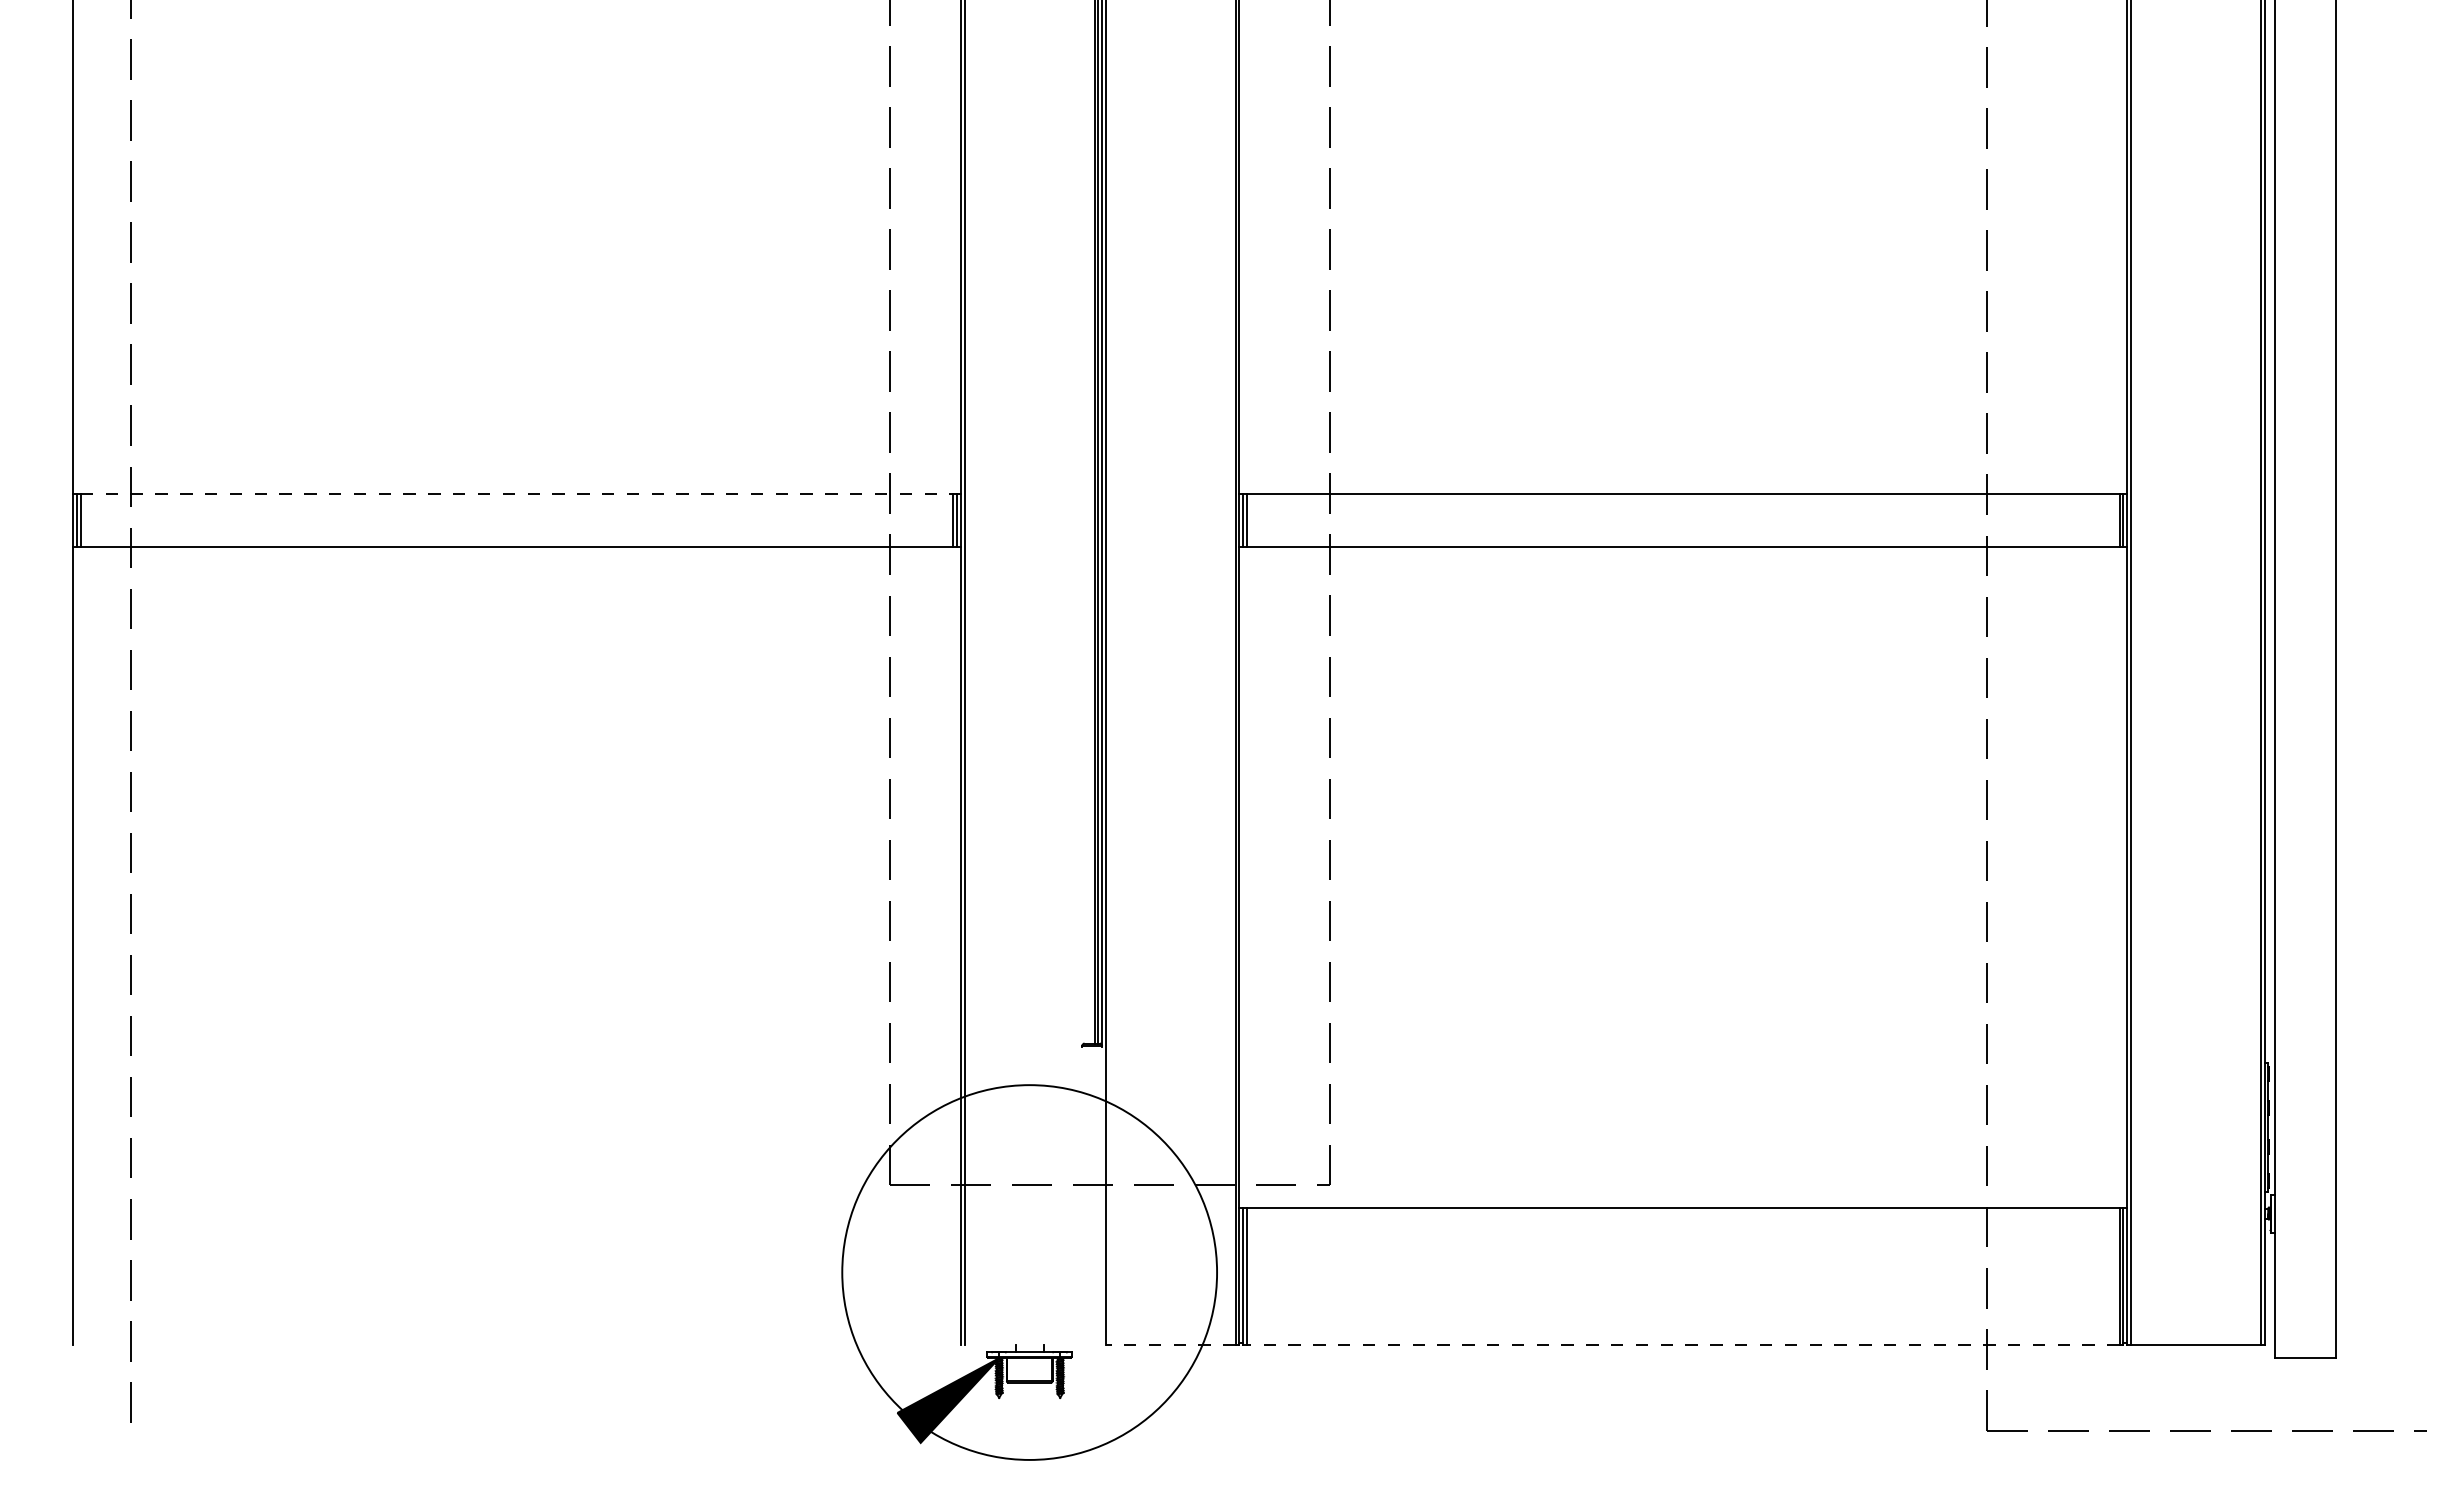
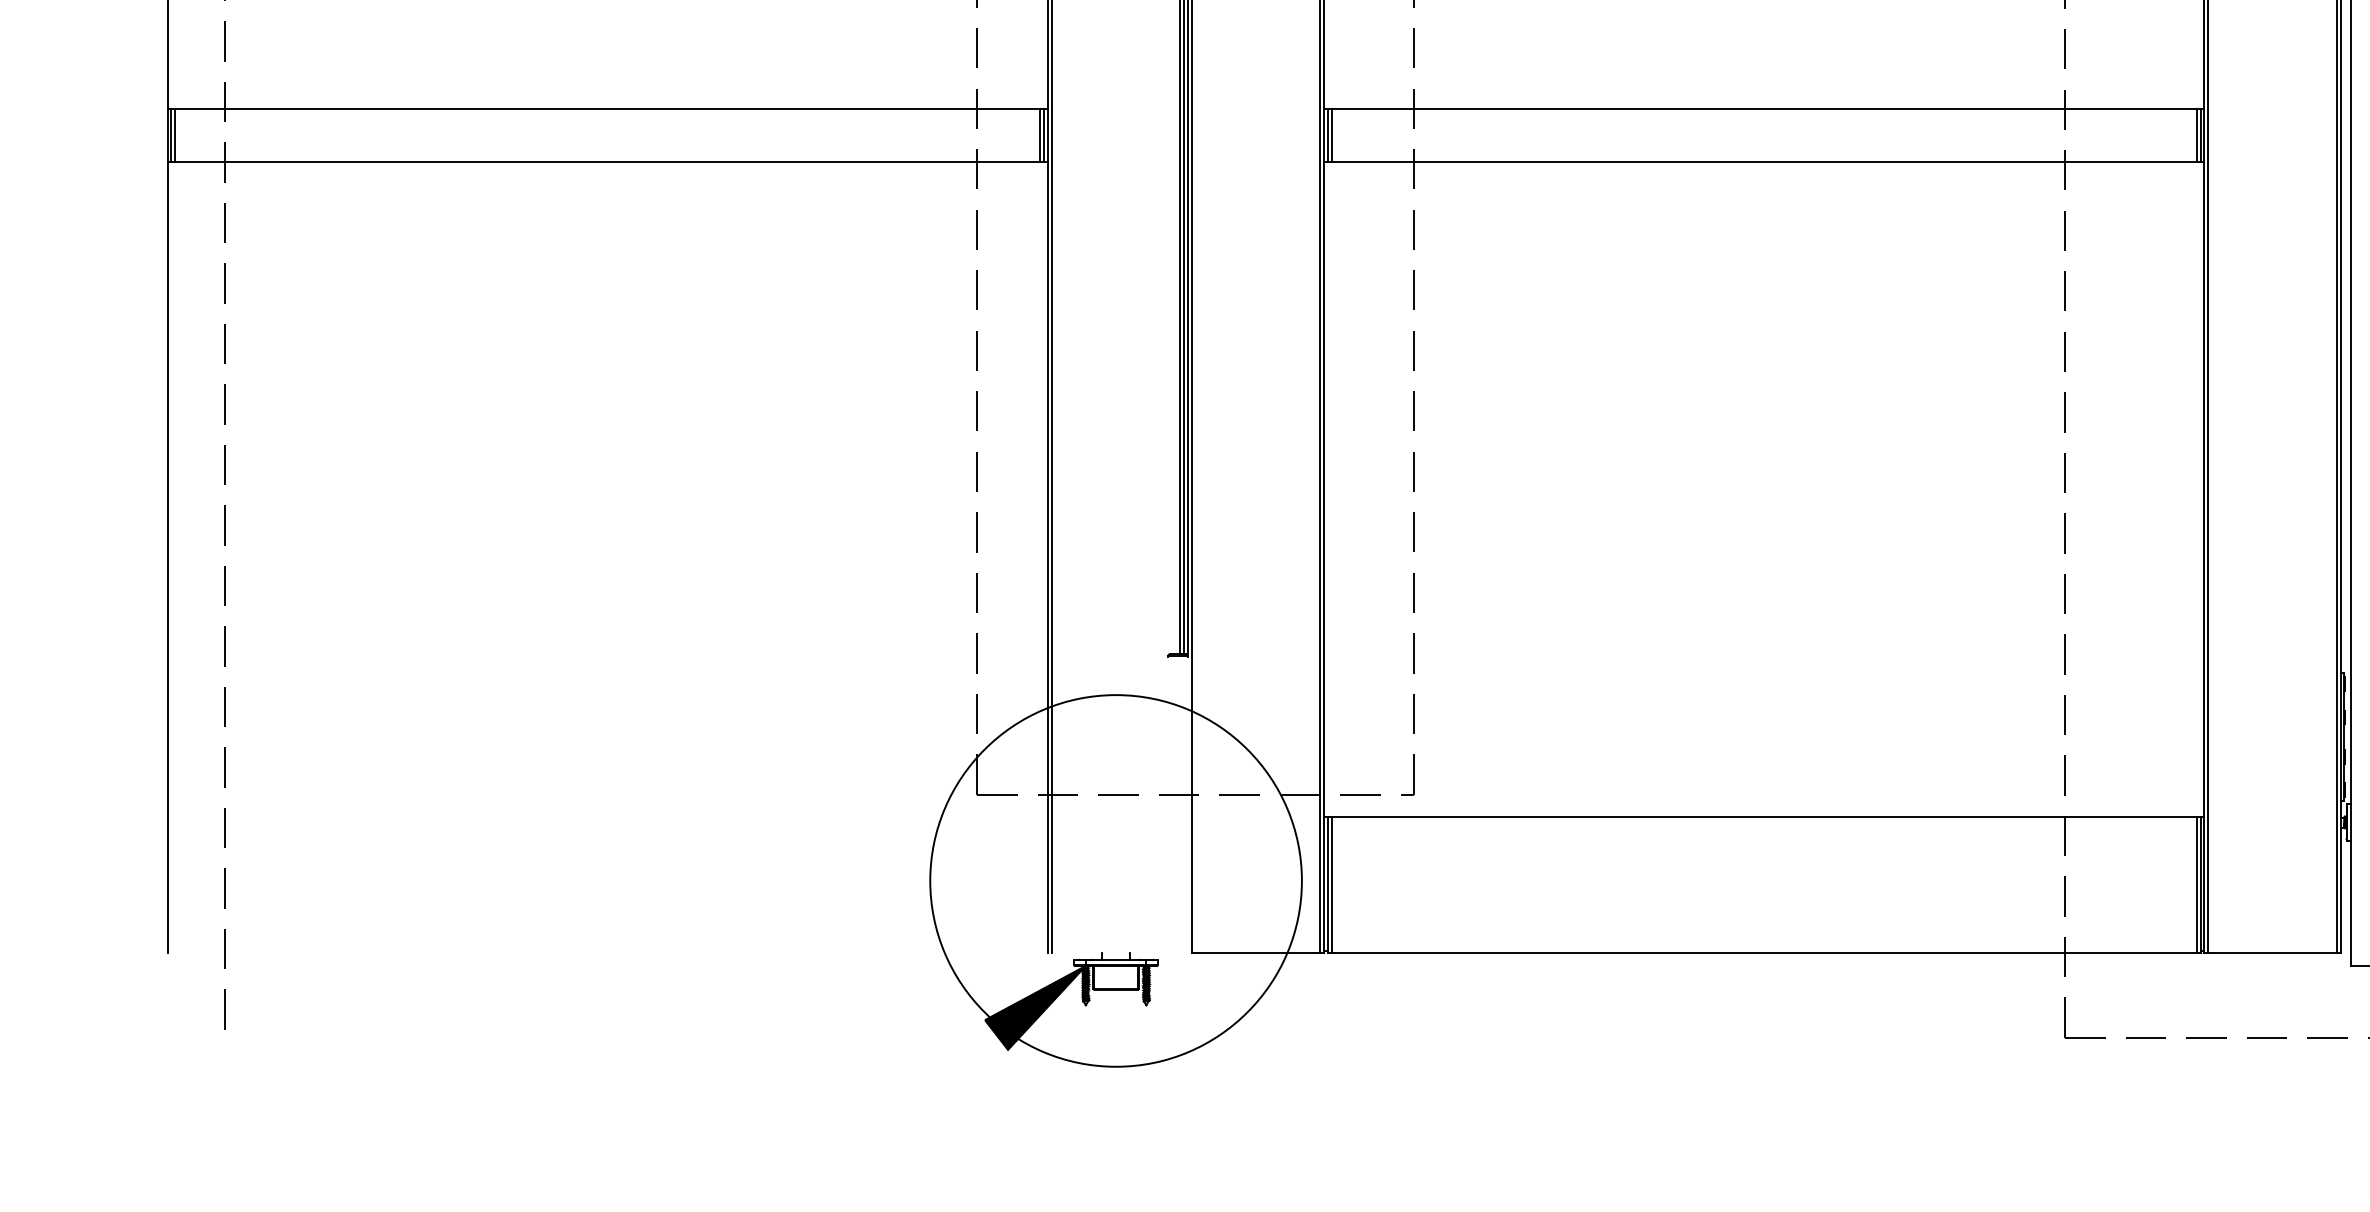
line: (517, 494) -> (608, 109), dashed -> solid
line: (1170, 1344) -> (1255, 952), dashed -> solid
line: (1682, 1344) -> (1763, 952), dashed -> solid

